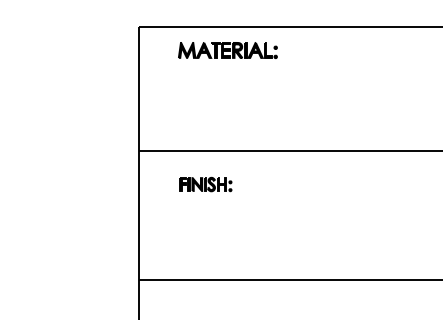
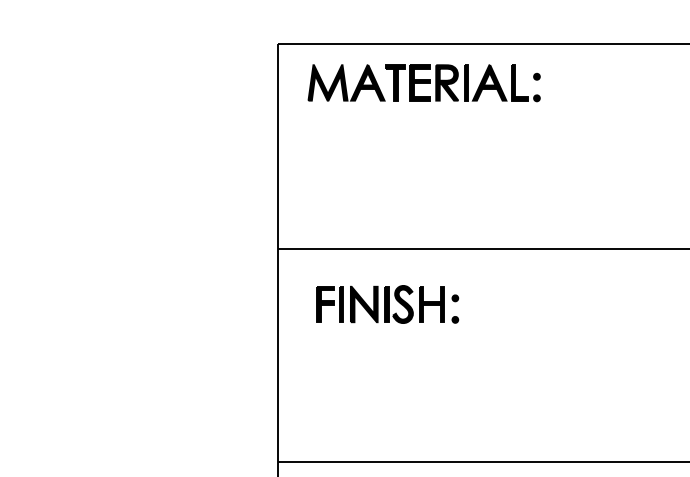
part: (227, 50) -> (423, 83), size x1.43
part: (205, 184) -> (387, 304), size x1.67

